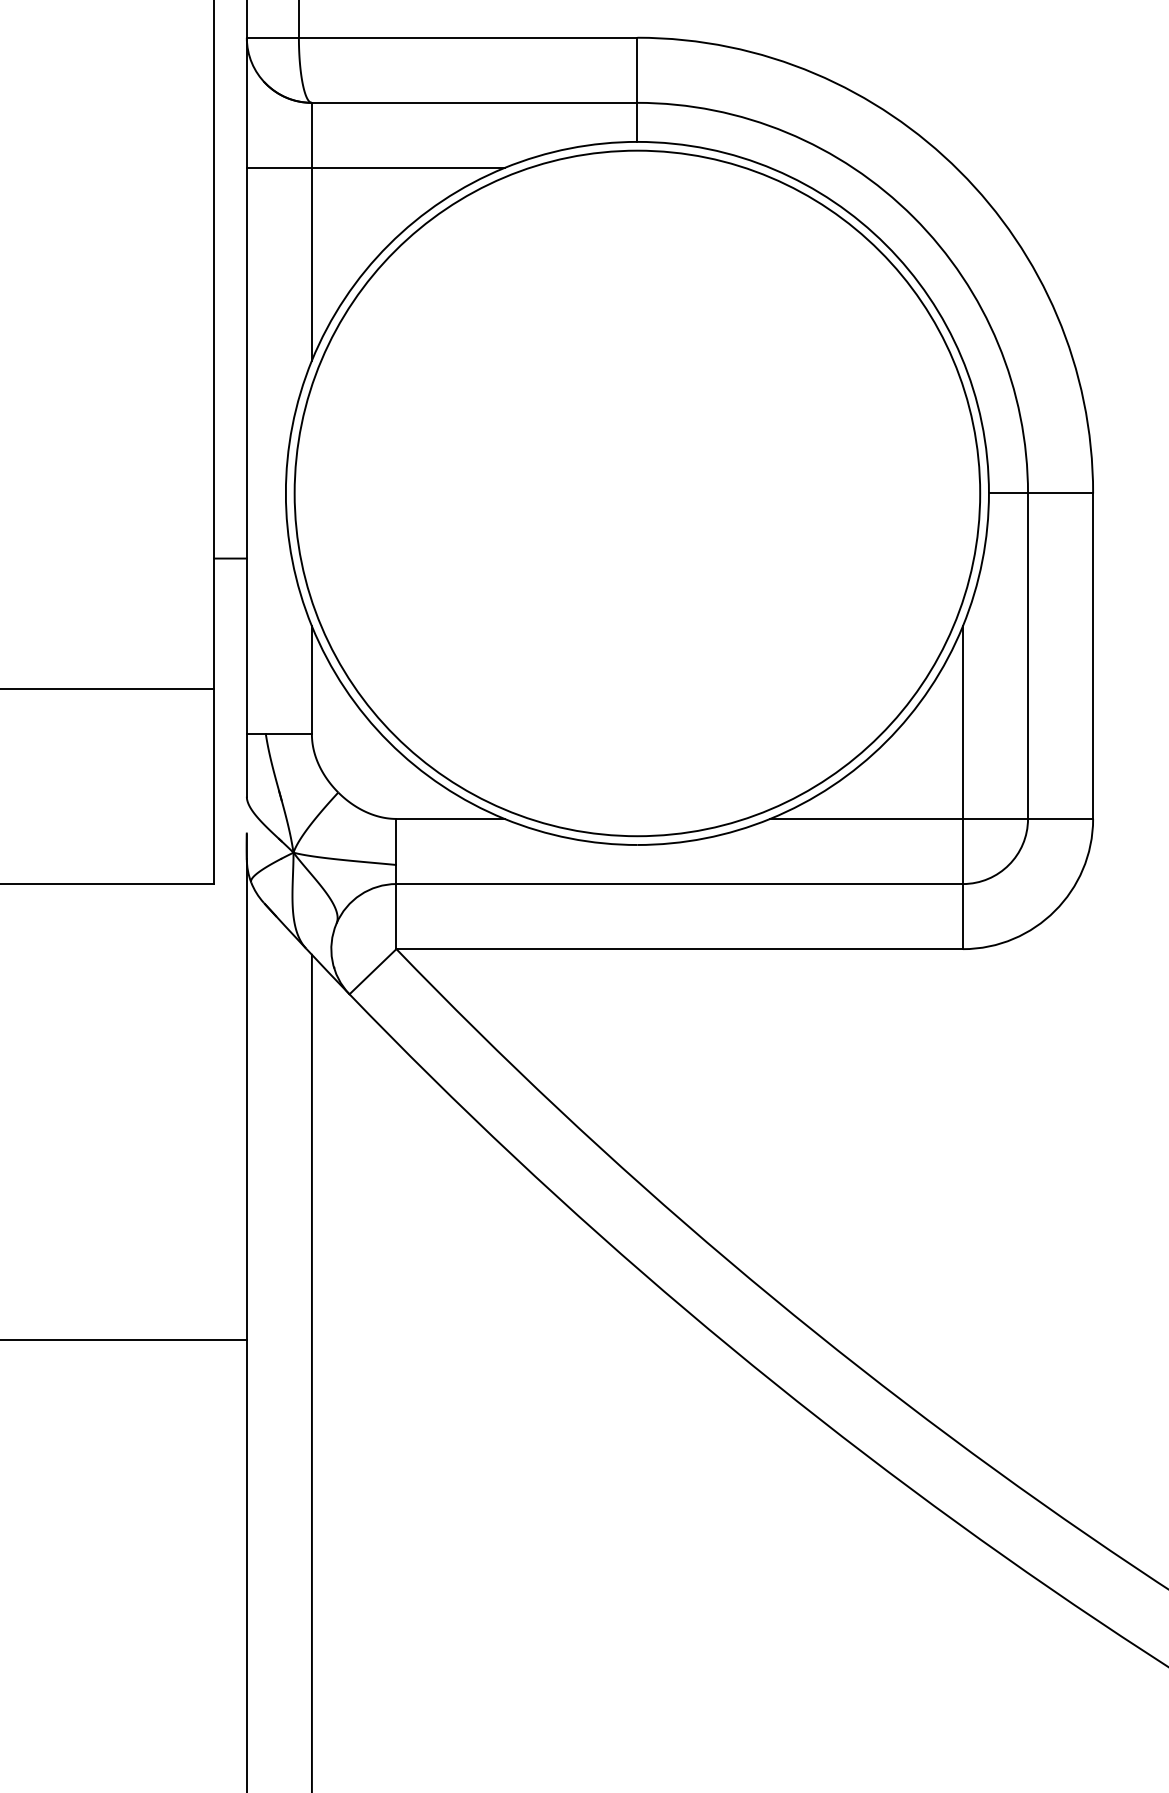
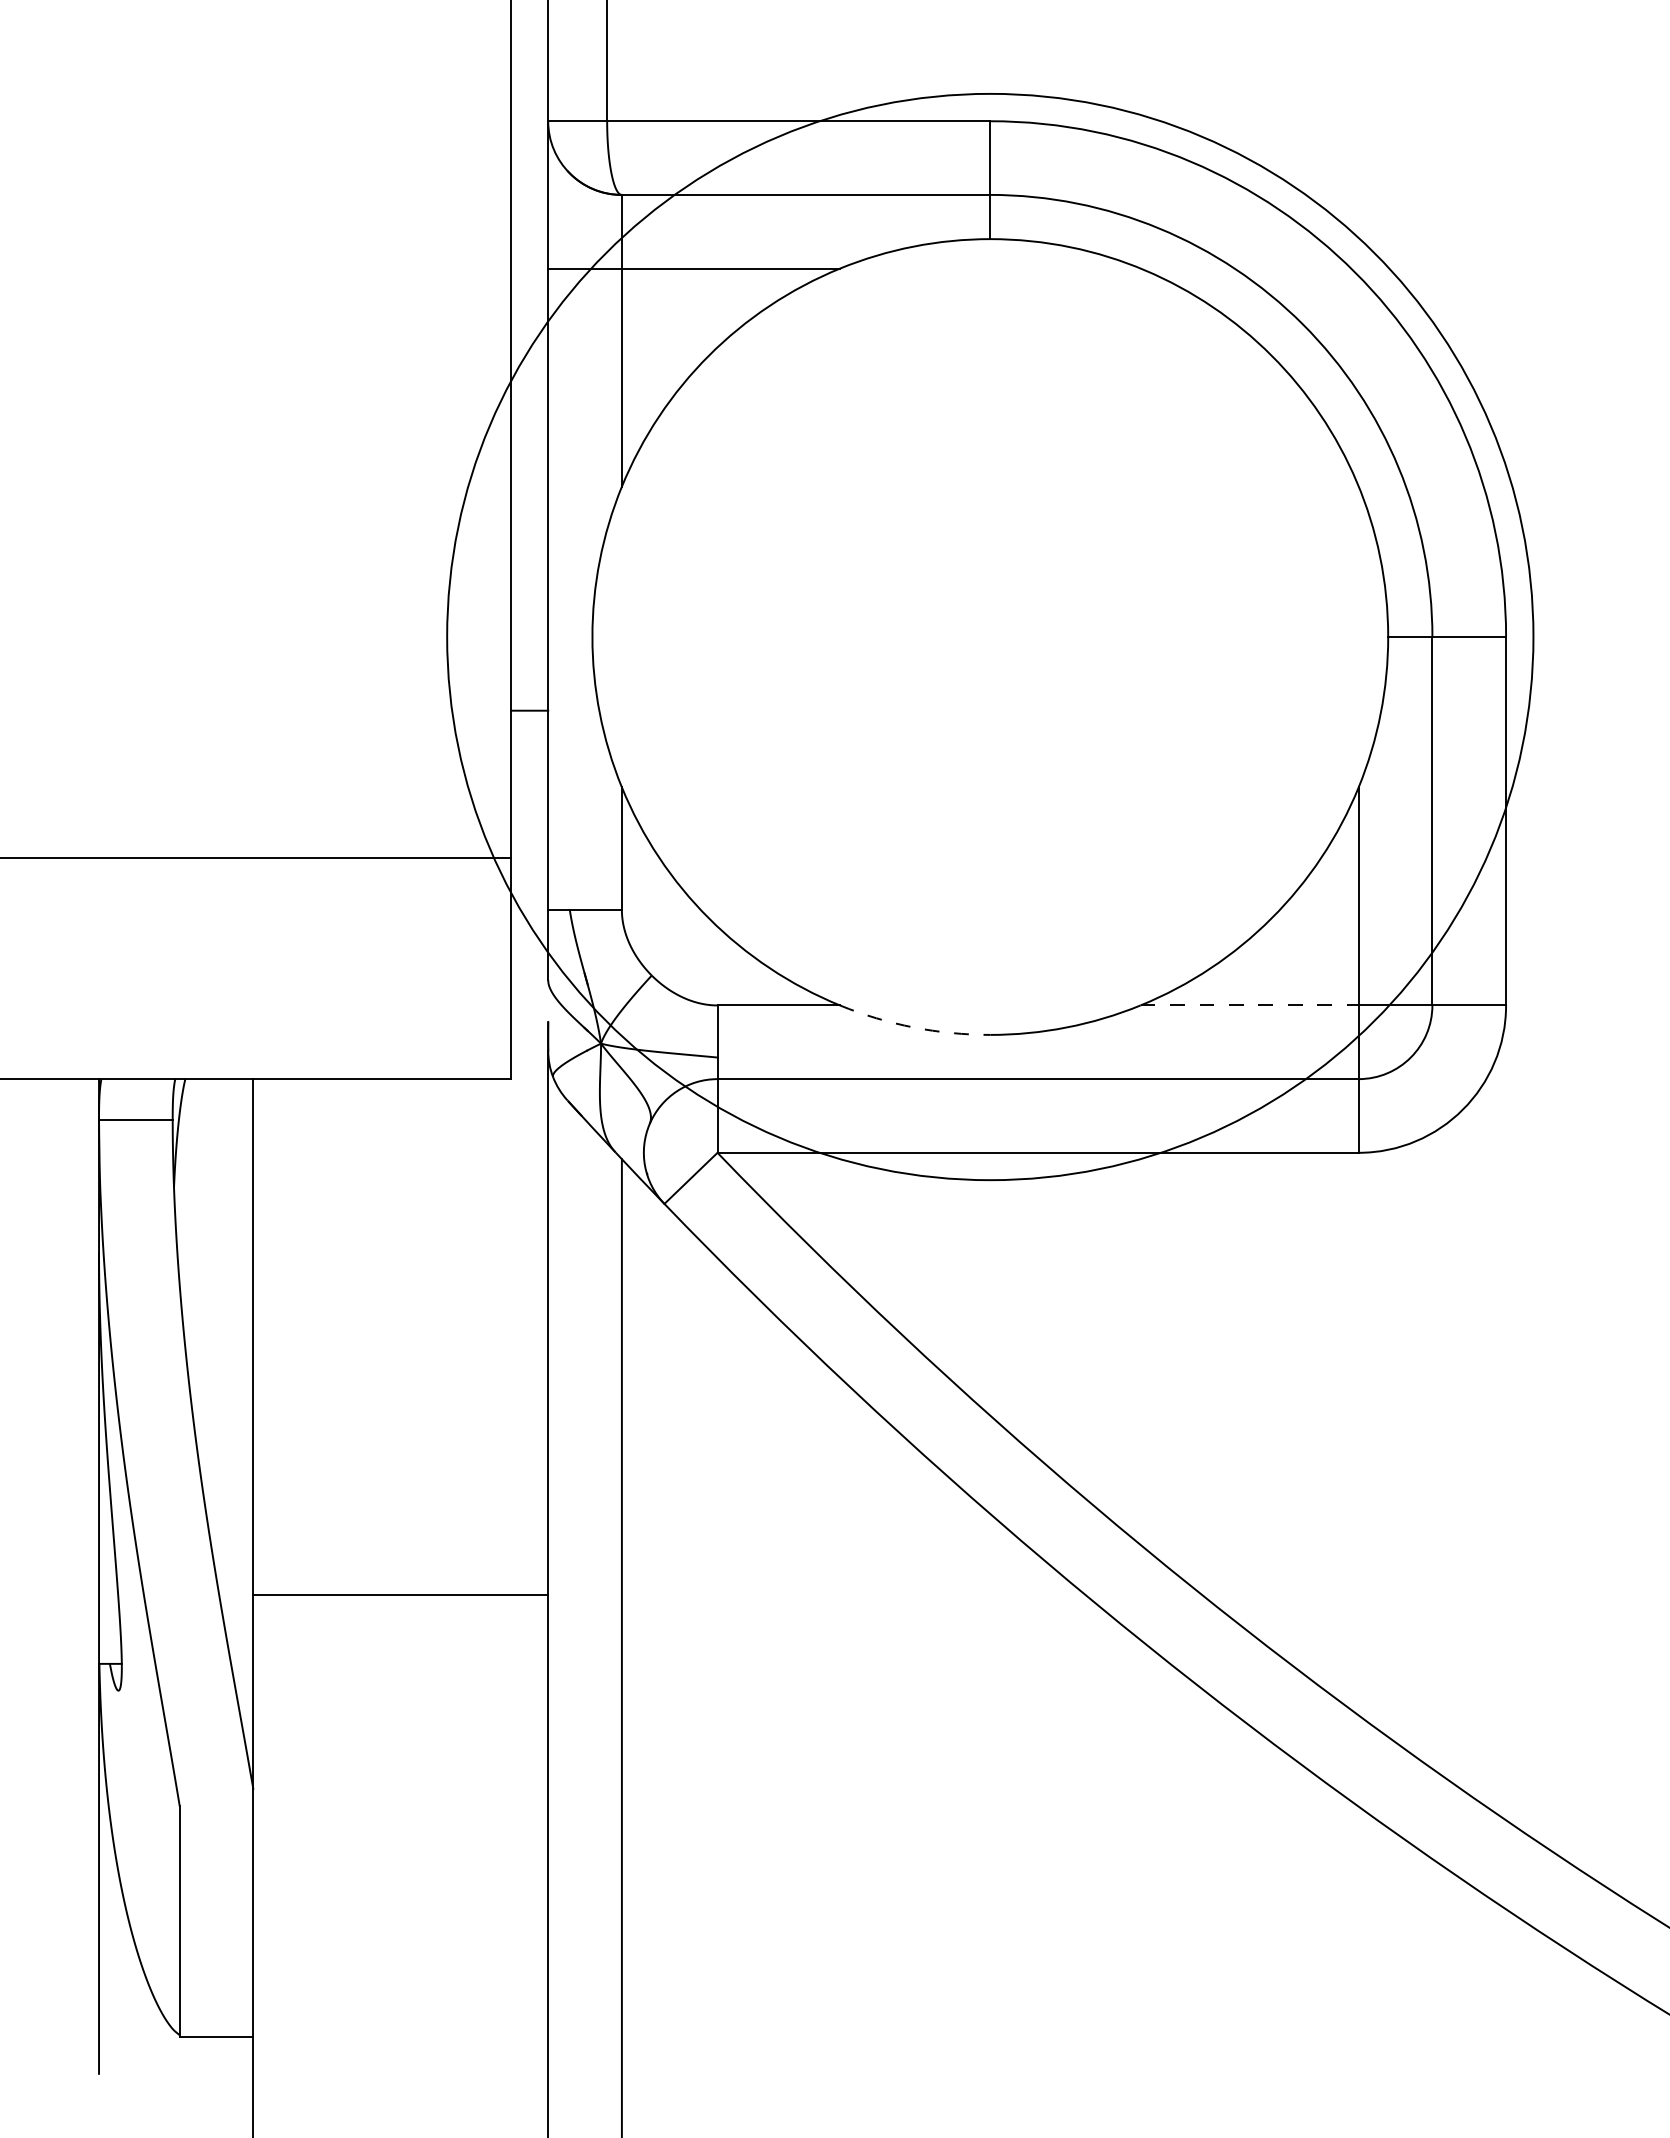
circle: (637, 492) -> (990, 636), size x1.4
line: (867, 818) -> (1250, 1005), solid -> dashed
arc: (569, 838) -> (913, 1027), solid -> dashed

